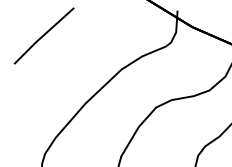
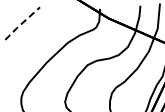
line: (43, 35) -> (22, 23), solid -> dashed

